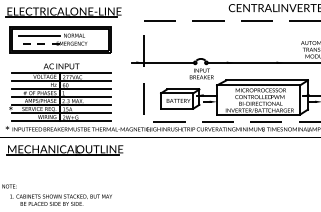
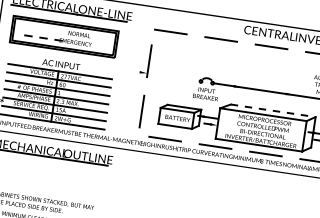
line: (38, 35) -> (41, 28), removed
line: (162, 62) -> (166, 76), removed
line: (267, 80) -> (273, 110), solid -> dashed

